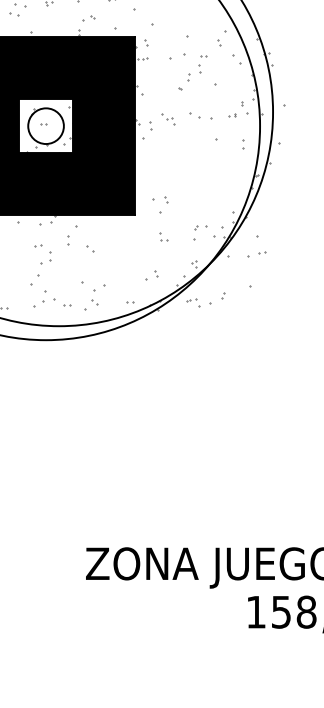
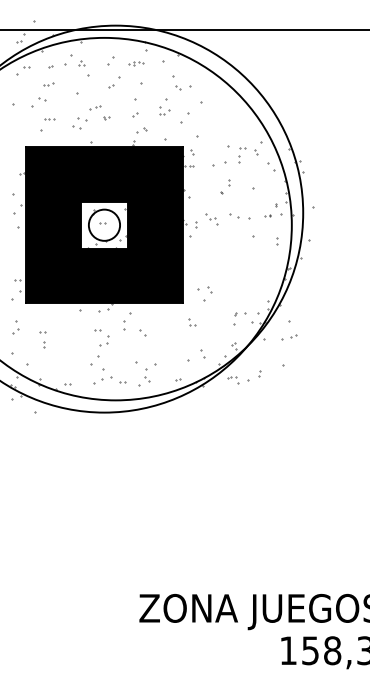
part: (203, 64) -> (242, 155), moved
part: (163, 237) -> (192, 322), moved
part: (151, 274) -> (196, 355), size x1.6

